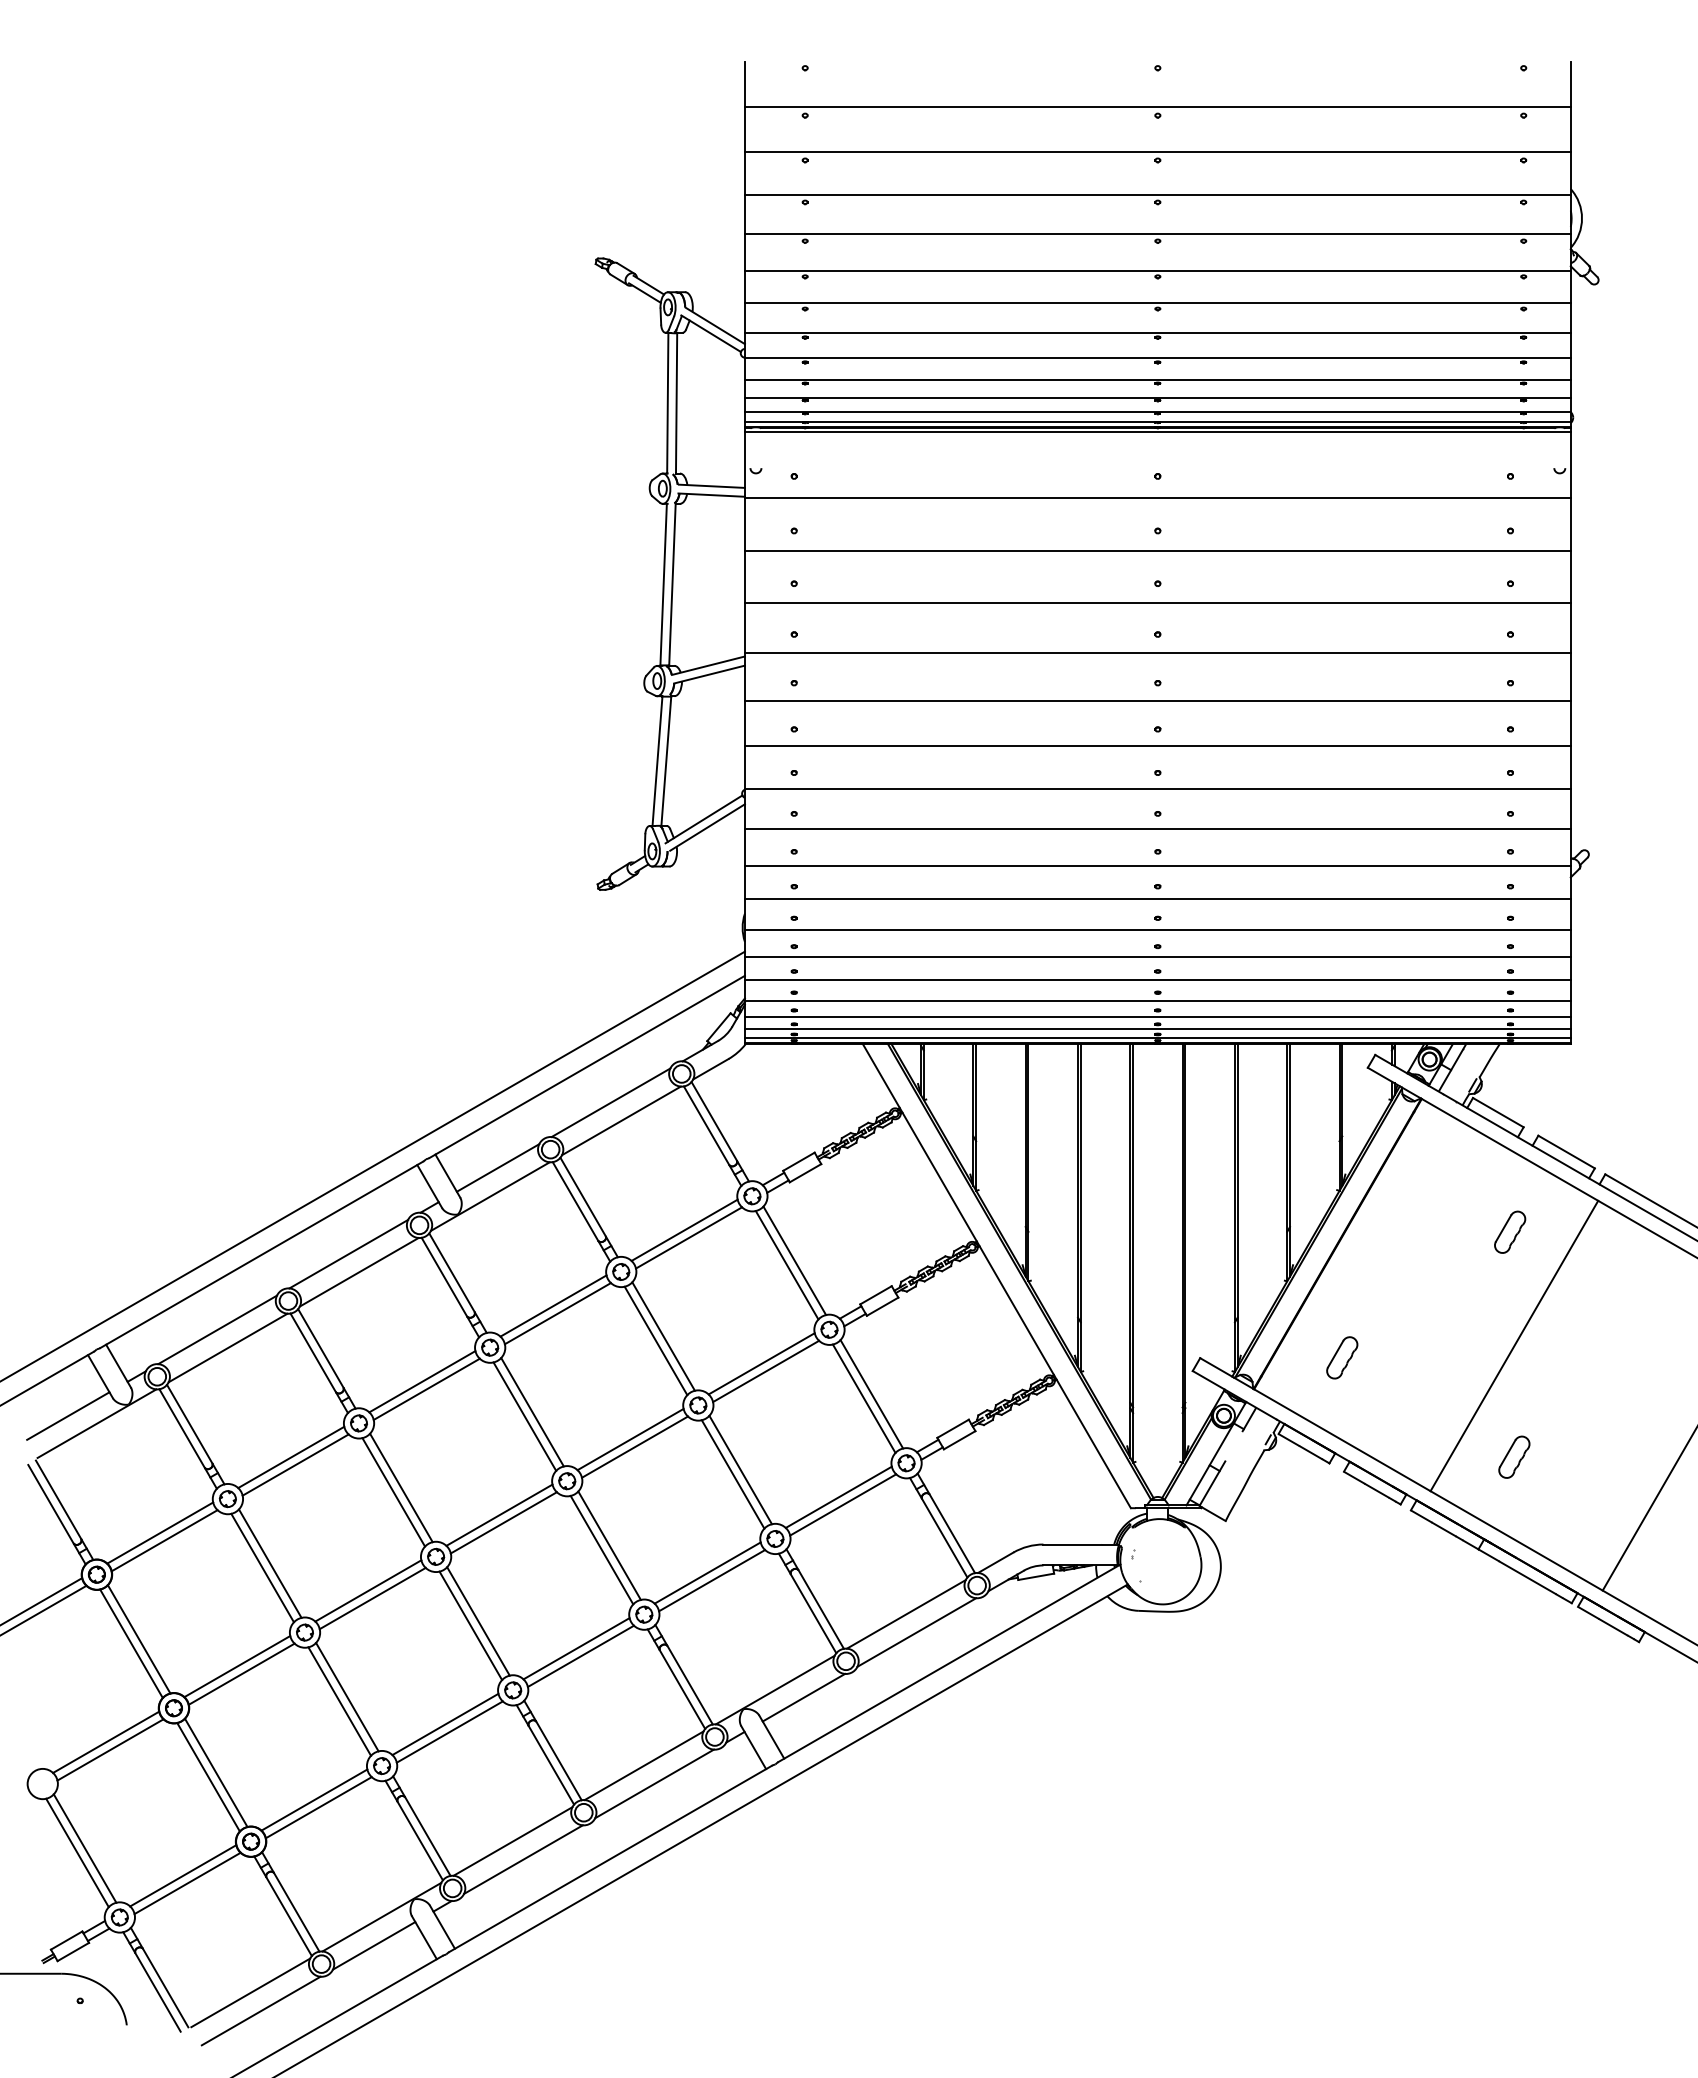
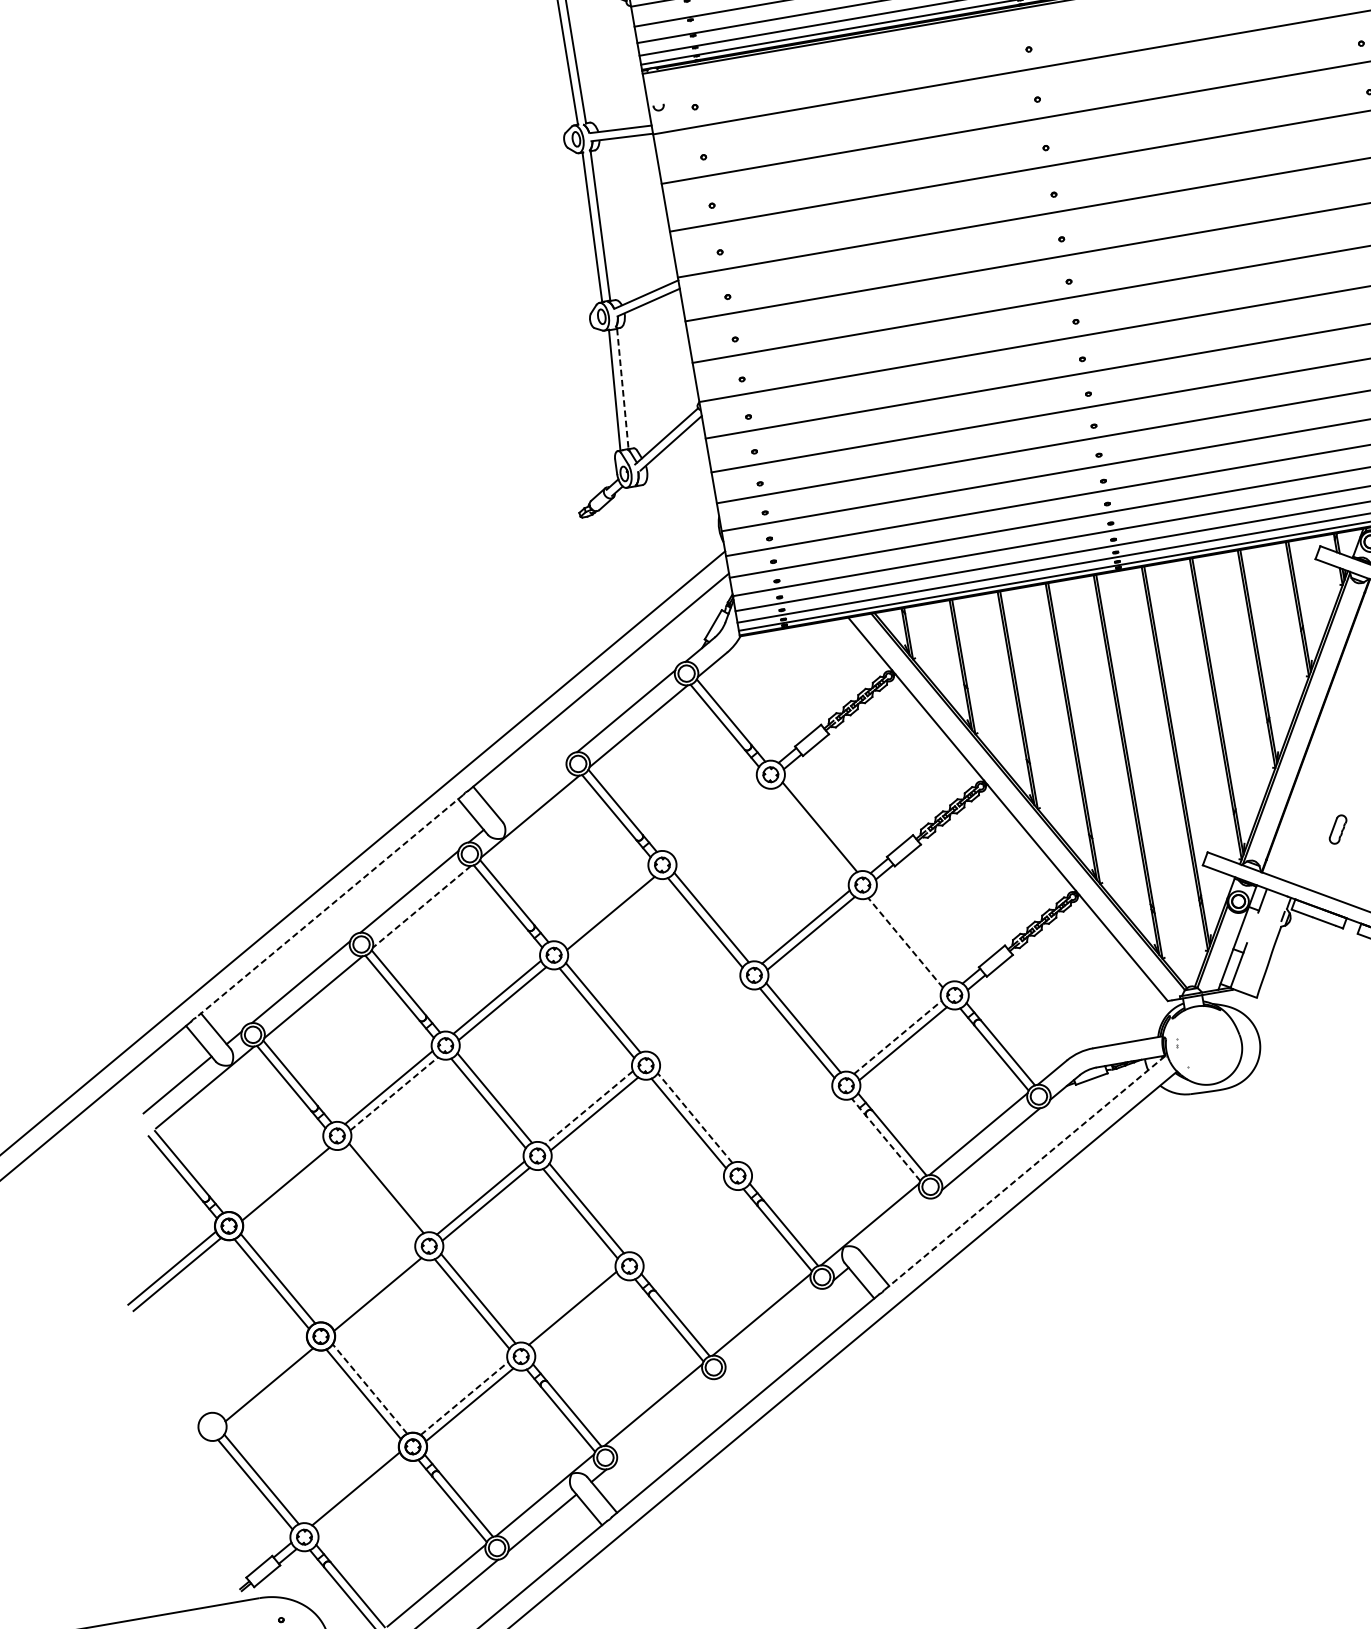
line: (666, 761) -> (623, 389), solid -> dashed
line: (497, 1167) -> (532, 788), removed
line: (684, 1229) -> (713, 816), removed
line: (689, 1237) -> (719, 822), removed
line: (261, 1255) -> (329, 906), solid -> dashed
line: (786, 1265) -> (813, 832), removed
line: (359, 1272) -> (422, 907), solid -> dashed
line: (553, 1305) -> (605, 906), removed
part: (1342, 1357) -> (1338, 829), size x0.7
line: (871, 1394) -> (911, 937), removed
line: (864, 1398) -> (905, 942), solid -> dashed
line: (630, 1439) -> (697, 1017), removed
line: (635, 1446) -> (703, 1023), removed
line: (296, 1464) -> (394, 1093), solid -> dashed
line: (839, 1497) -> (898, 1037), solid -> dashed
line: (499, 1515) -> (589, 1107), solid -> dashed
line: (160, 1532) -> (280, 1177), removed
line: (609, 1545) -> (695, 1118), solid -> dashed
line: (262, 1567) -> (379, 1193), removed
line: (707, 1572) -> (789, 1127), removed
line: (712, 1580) -> (795, 1133), removed
line: (807, 1603) -> (886, 1139), solid -> dashed
line: (576, 1648) -> (681, 1217), removed
line: (580, 1655) -> (685, 1223), removed
line: (949, 1663) -> (1025, 1172), solid -> dashed
line: (237, 1666) -> (372, 1288), removed
line: (803, 1697) -> (897, 1226), removed
line: (449, 1731) -> (577, 1314), removed
line: (106, 1741) -> (264, 1377), removed
line: (215, 1772) -> (369, 1388), solid -> dashed
line: (654, 1783) -> (774, 1329), removed
line: (314, 1799) -> (464, 1398), solid -> dashed
line: (523, 1859) -> (665, 1419), removed
line: (187, 1883) -> (361, 1495), removed

